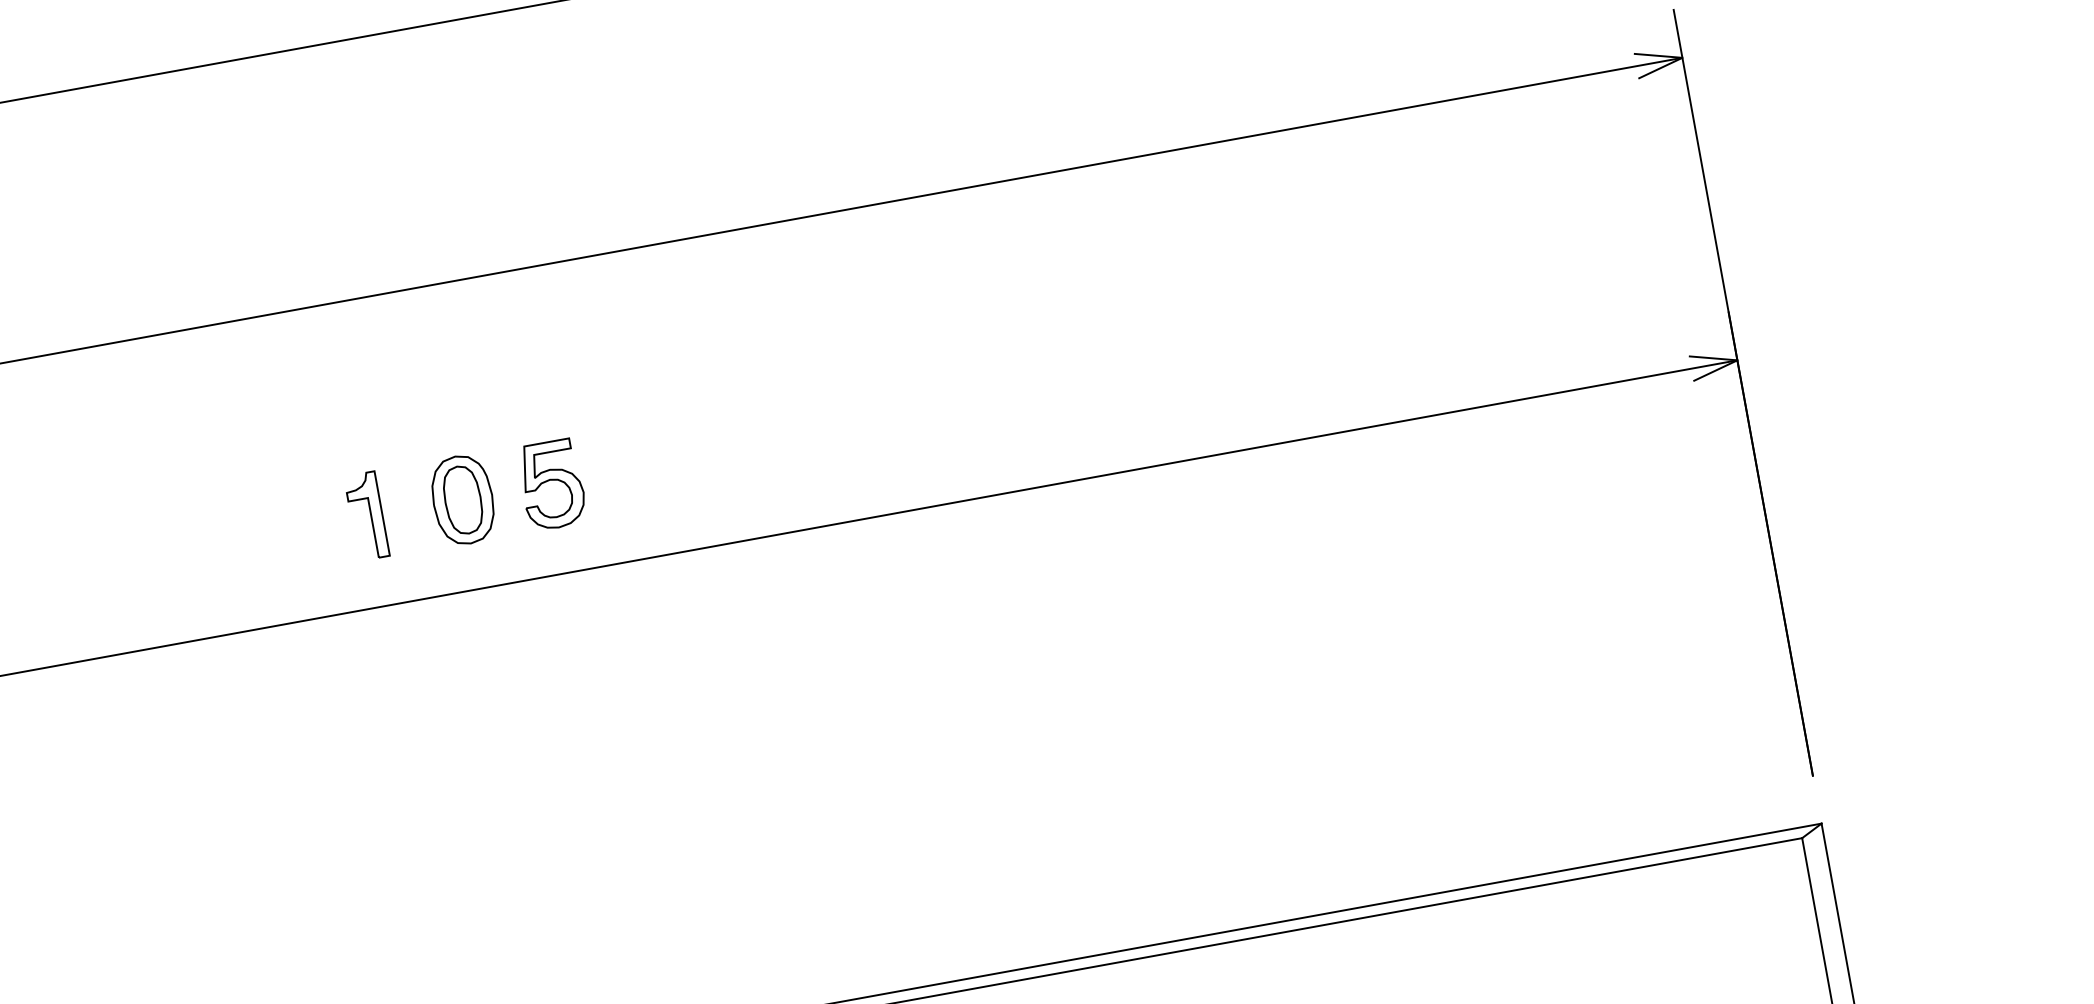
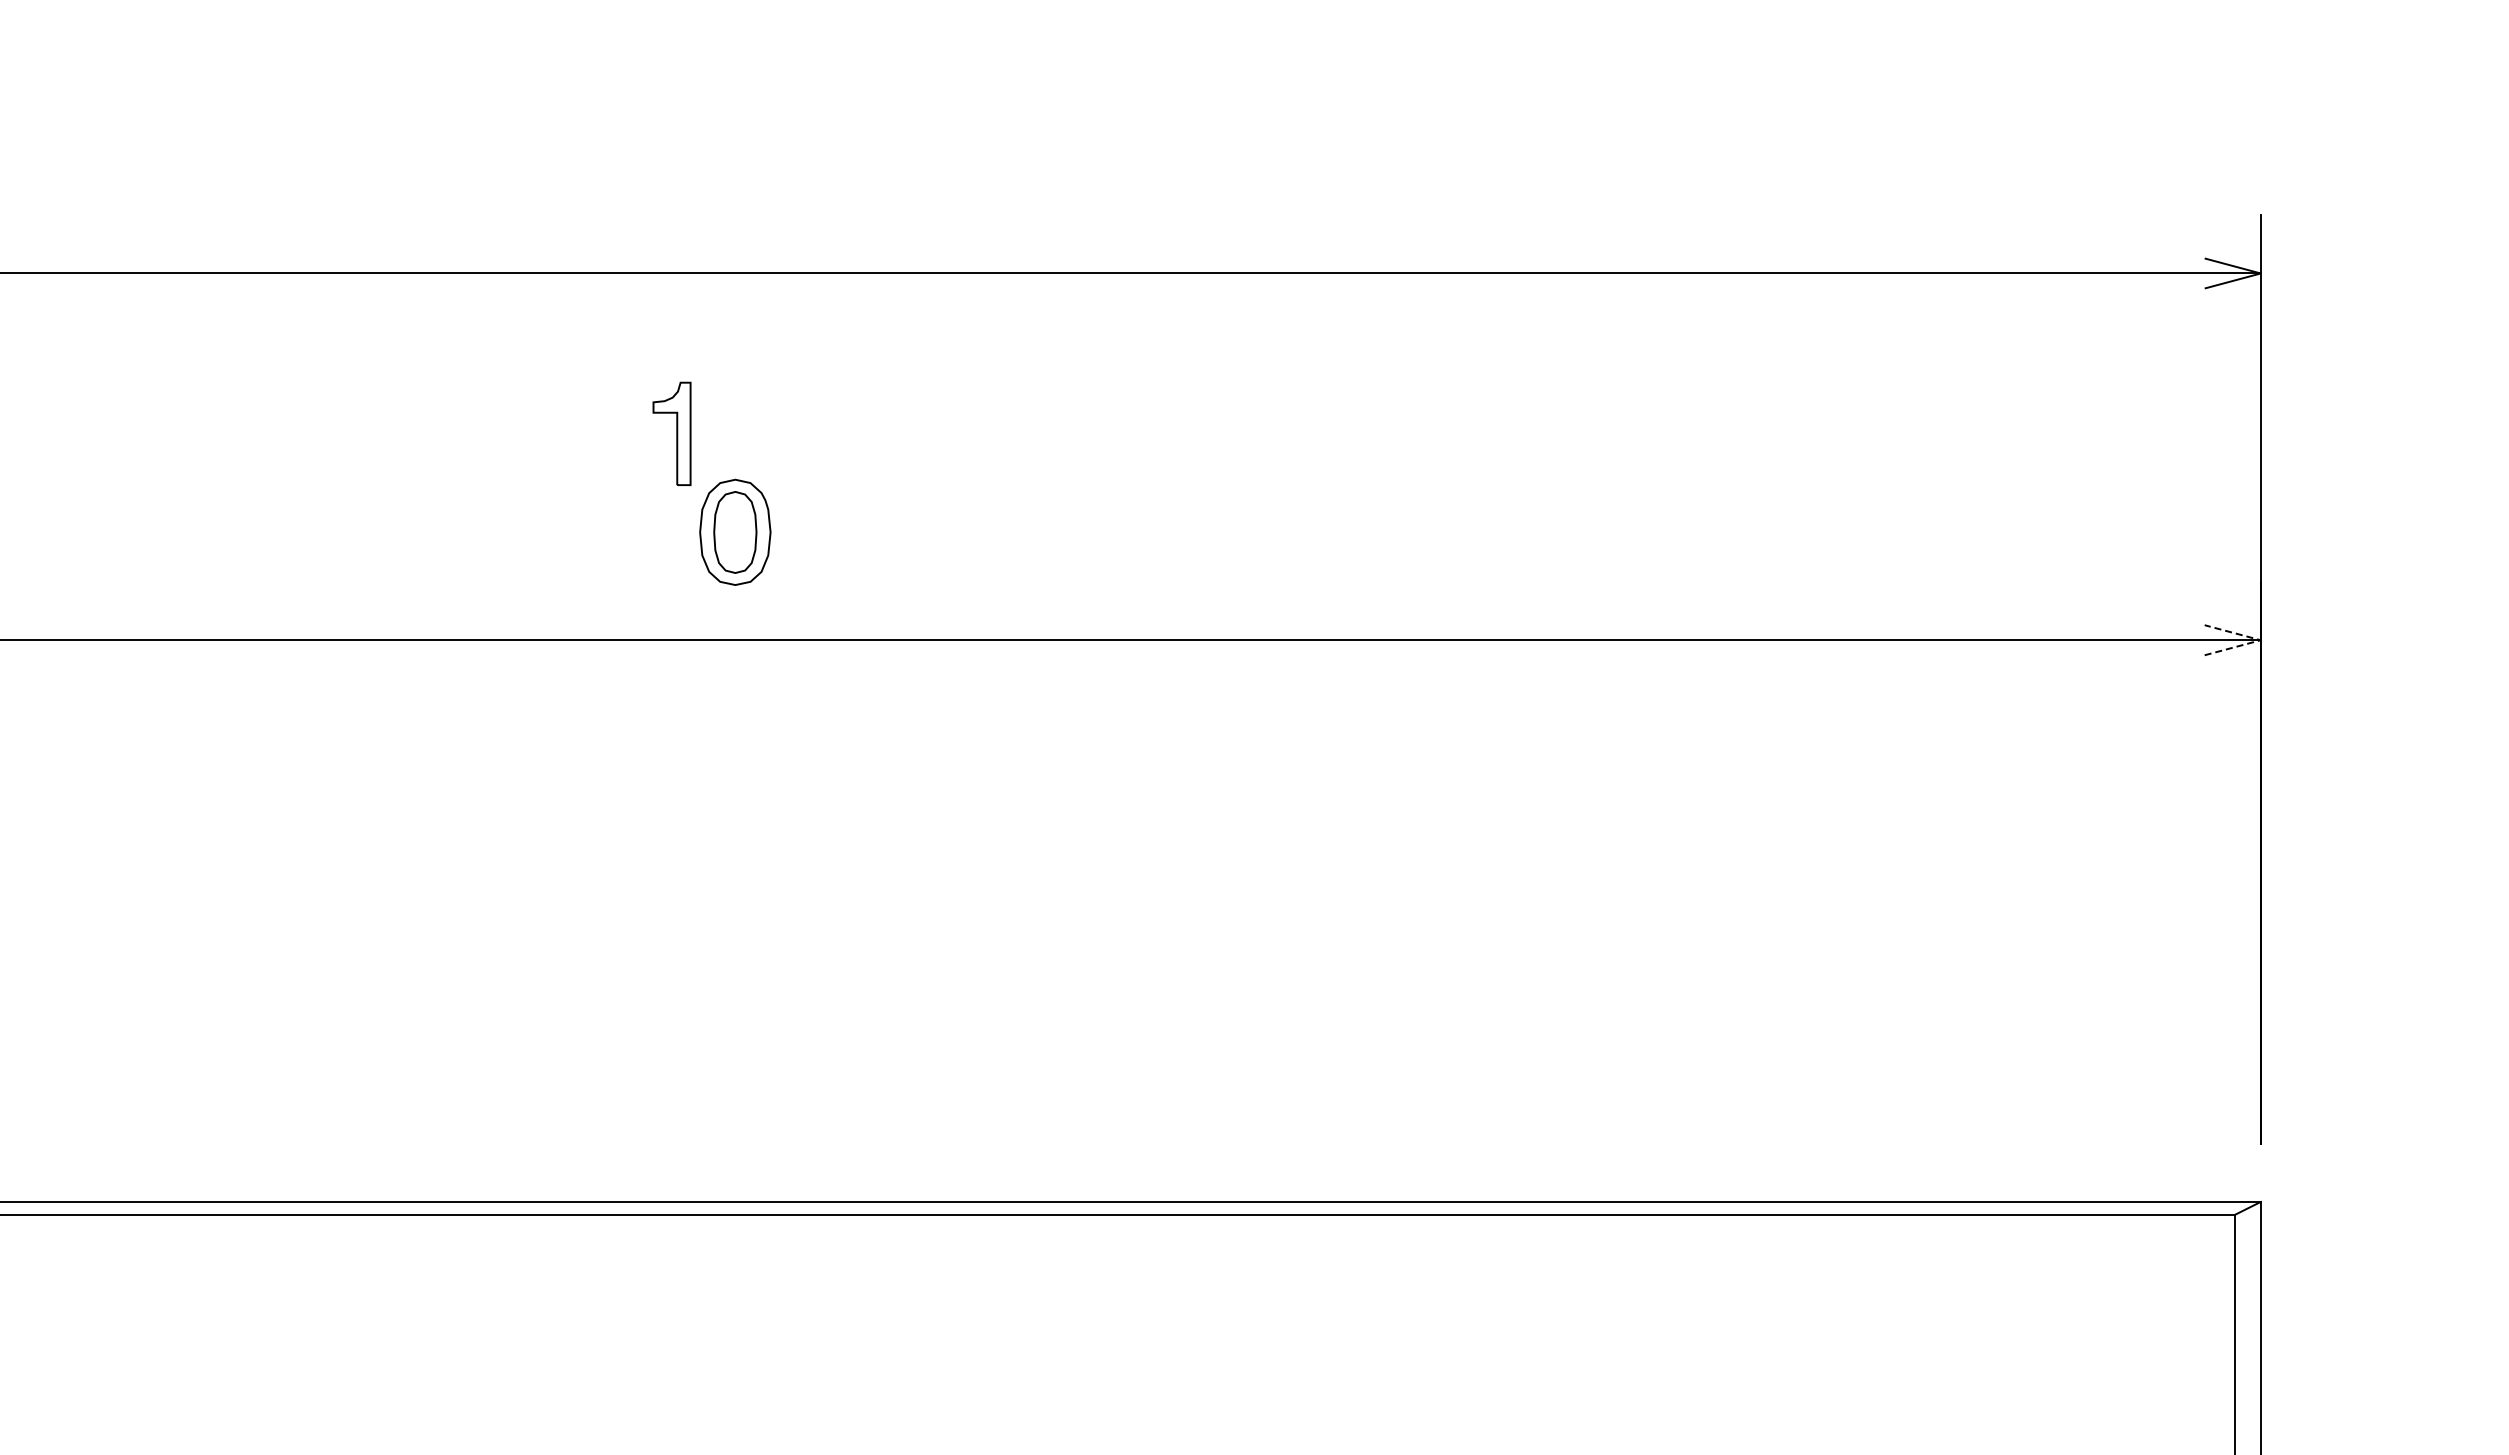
line: (1737, 360) -> (2260, 640), solid -> dashed
part: (552, 484) -> (843, 533), removed
part: (366, 515) -> (671, 433), moved

